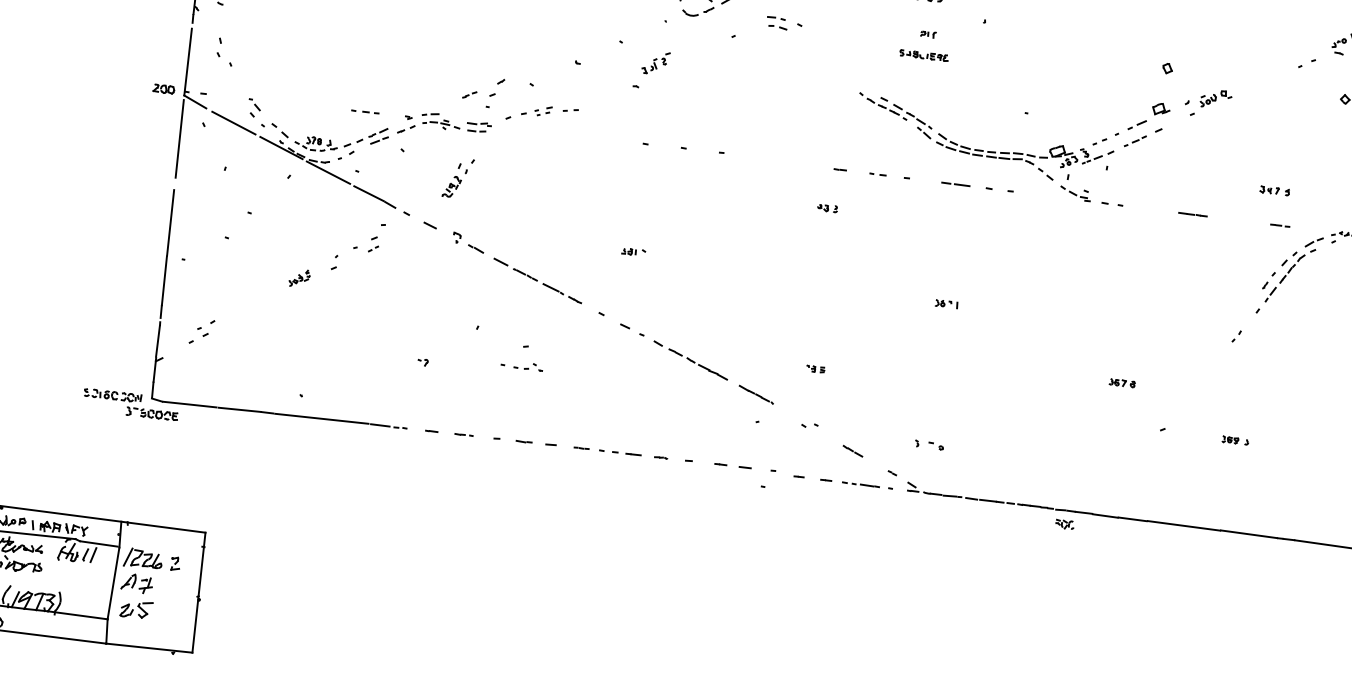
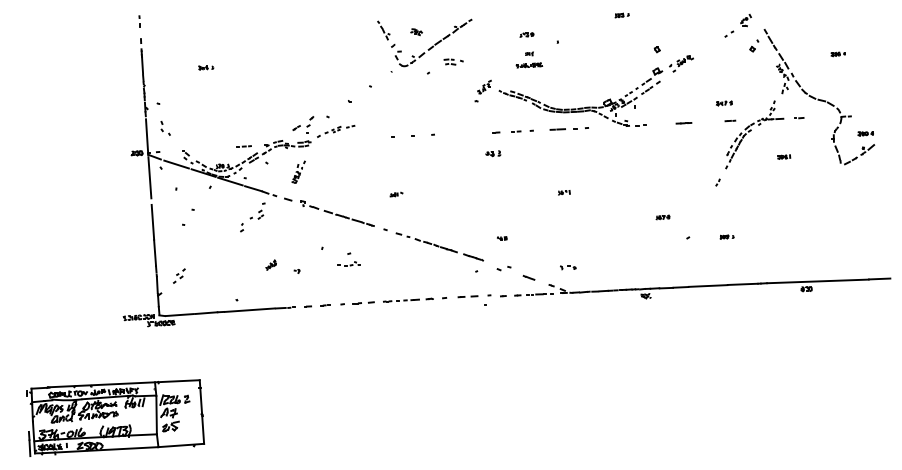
part: (650, 68) -> (482, 90), moved
part: (828, 207) -> (493, 153), size x1.4
part: (298, 276) -> (270, 264), moved
part: (810, 425) -> (504, 268), size x1.6

